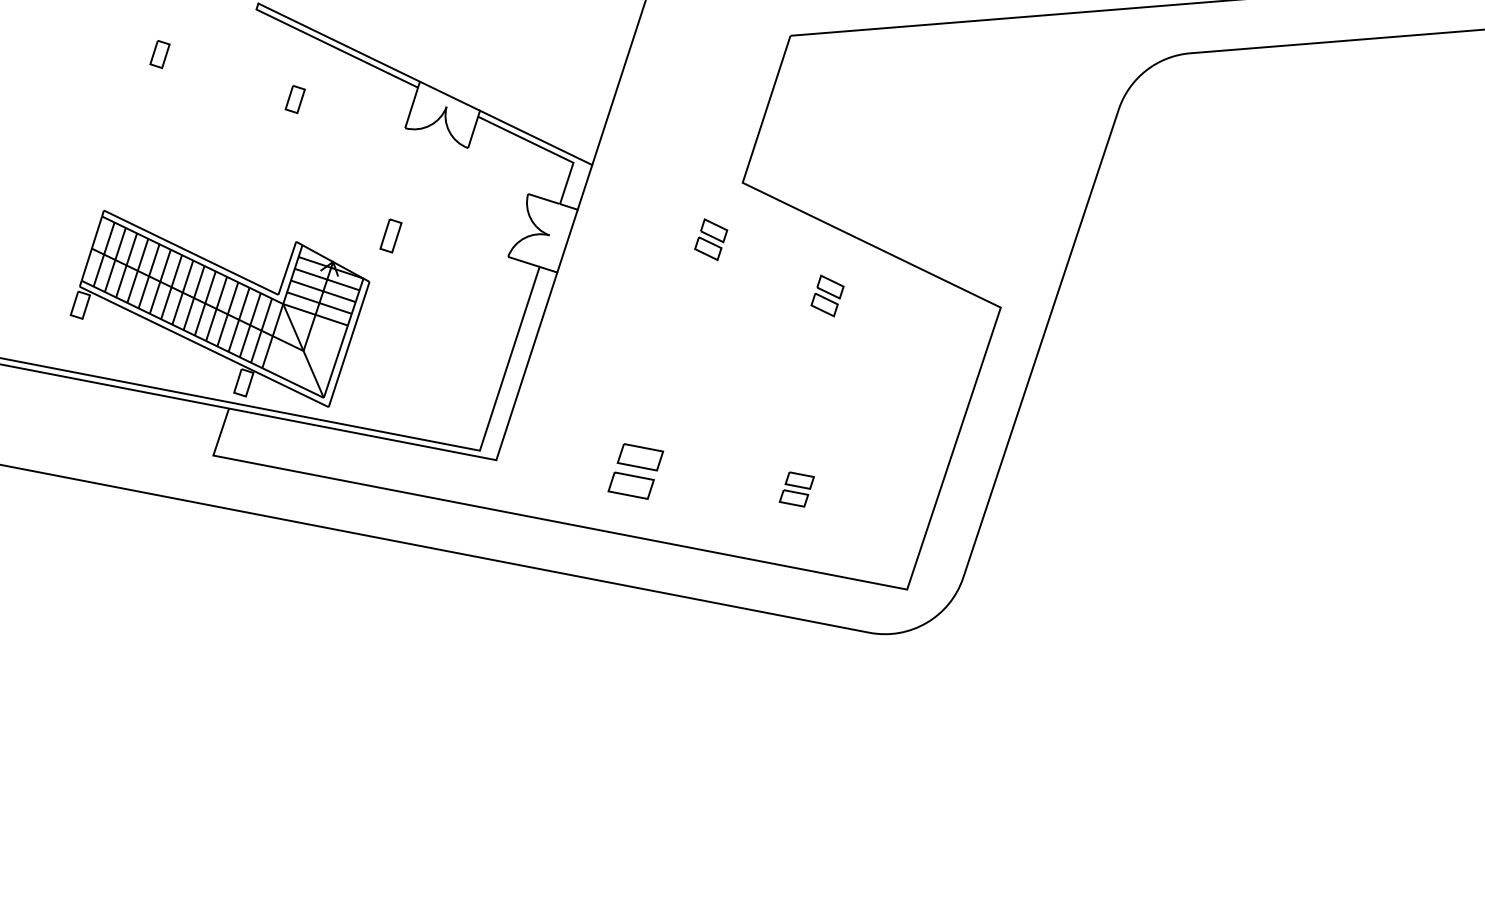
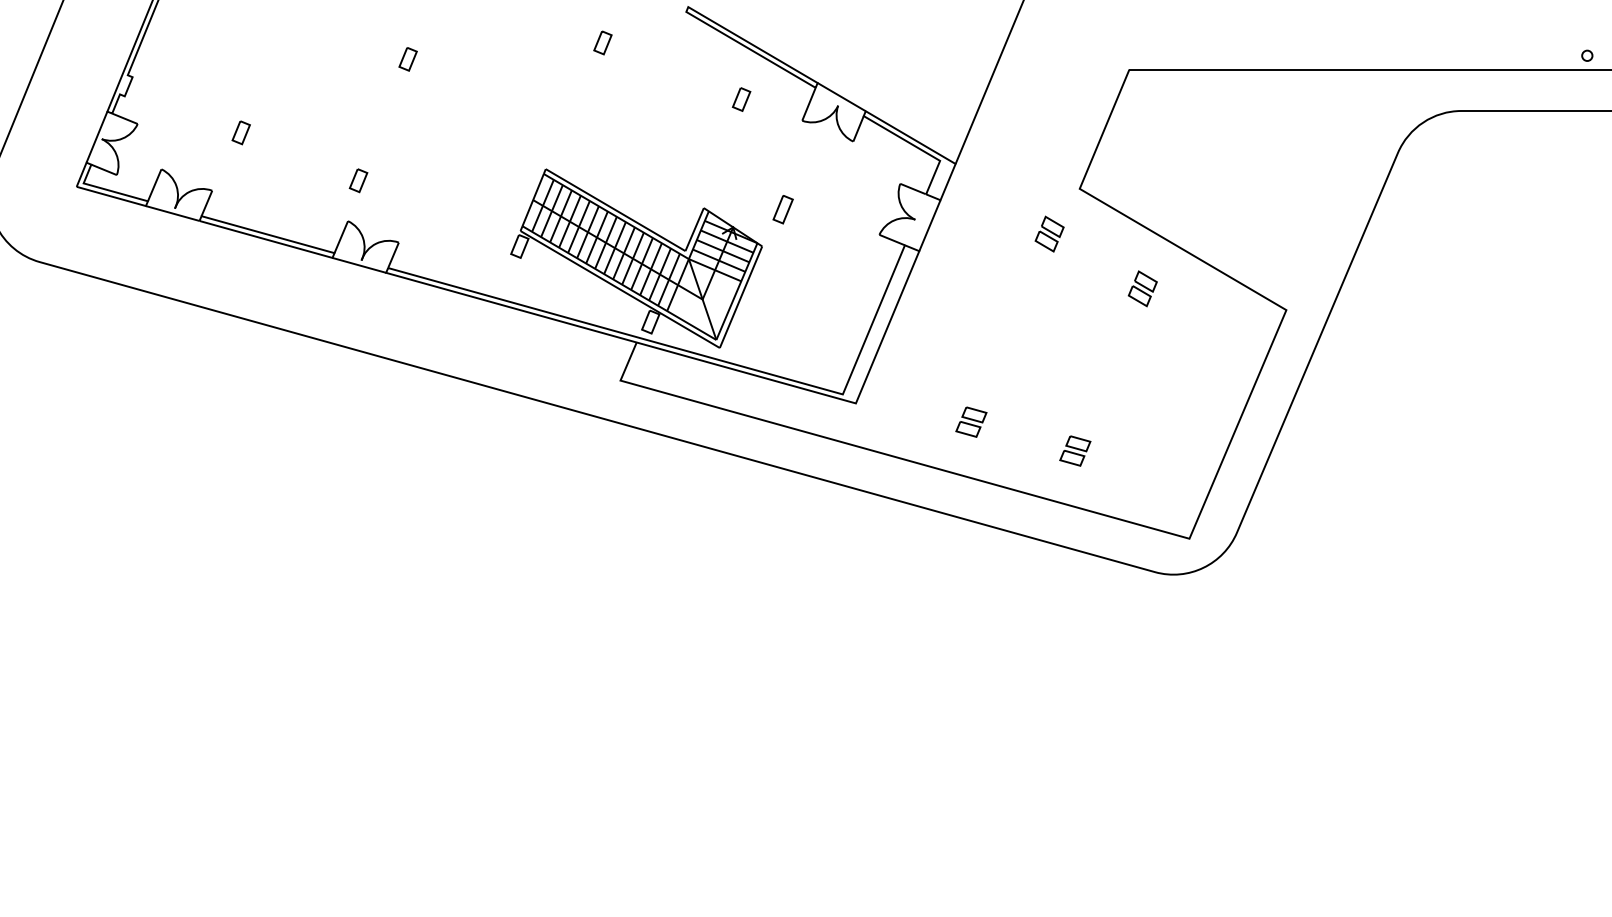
part: (295, 99) -> (741, 99), moved
part: (635, 470) -> (971, 421), size x0.62
part: (797, 488) -> (1075, 450), moved

